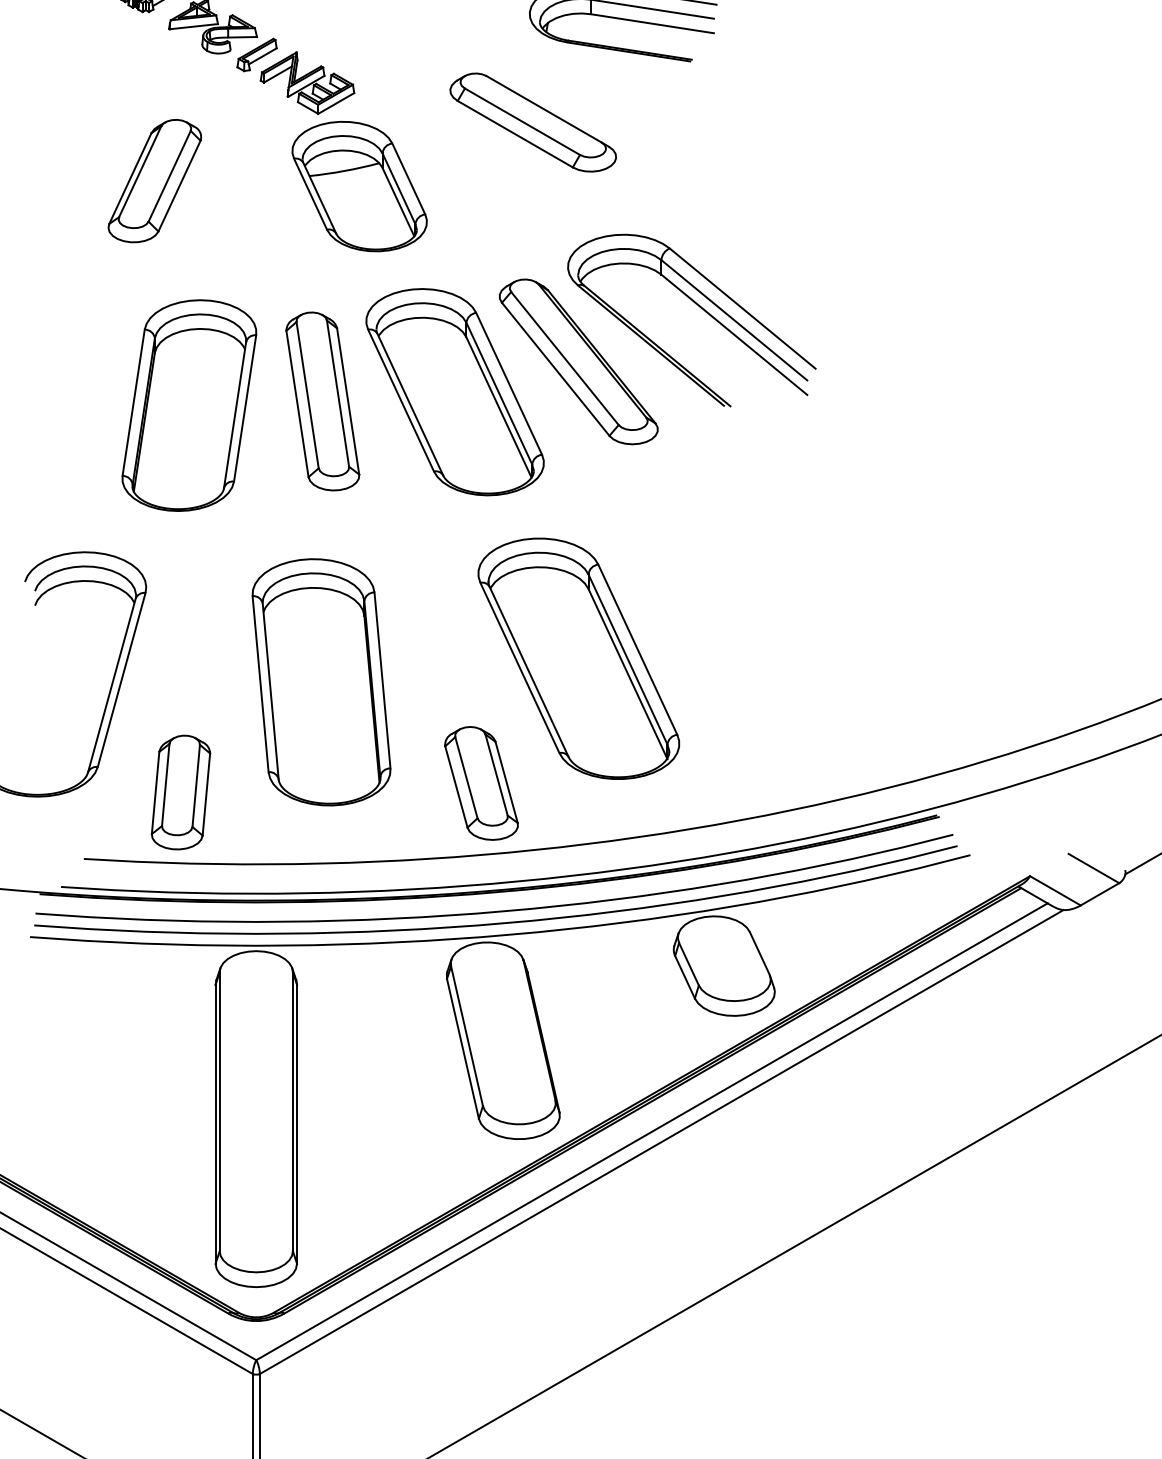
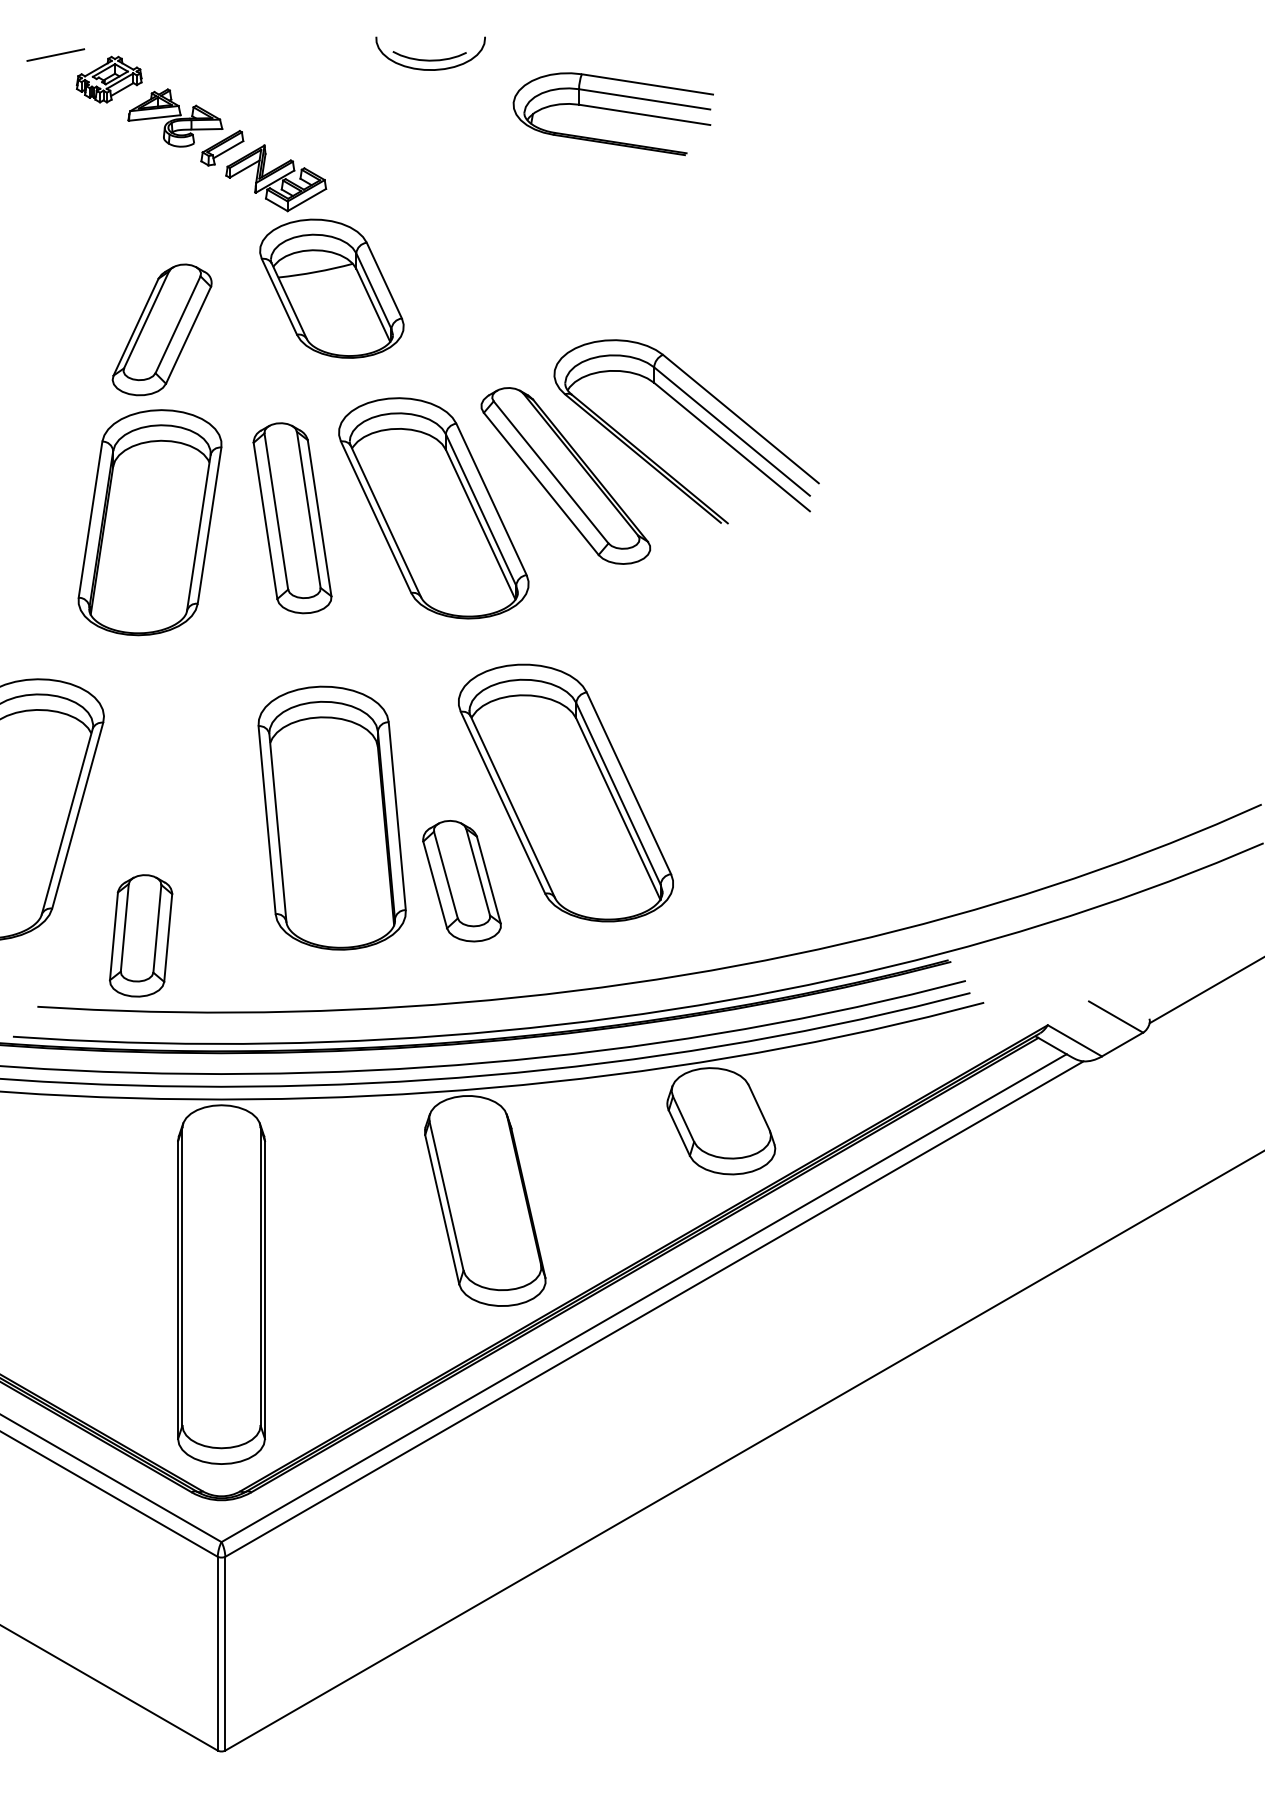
part: (532, 122) -> (516, 220), removed
part: (154, 180) -> (161, 329), moved
part: (320, 681) -> (331, 817), moved
part: (481, 783) -> (461, 881), moved

